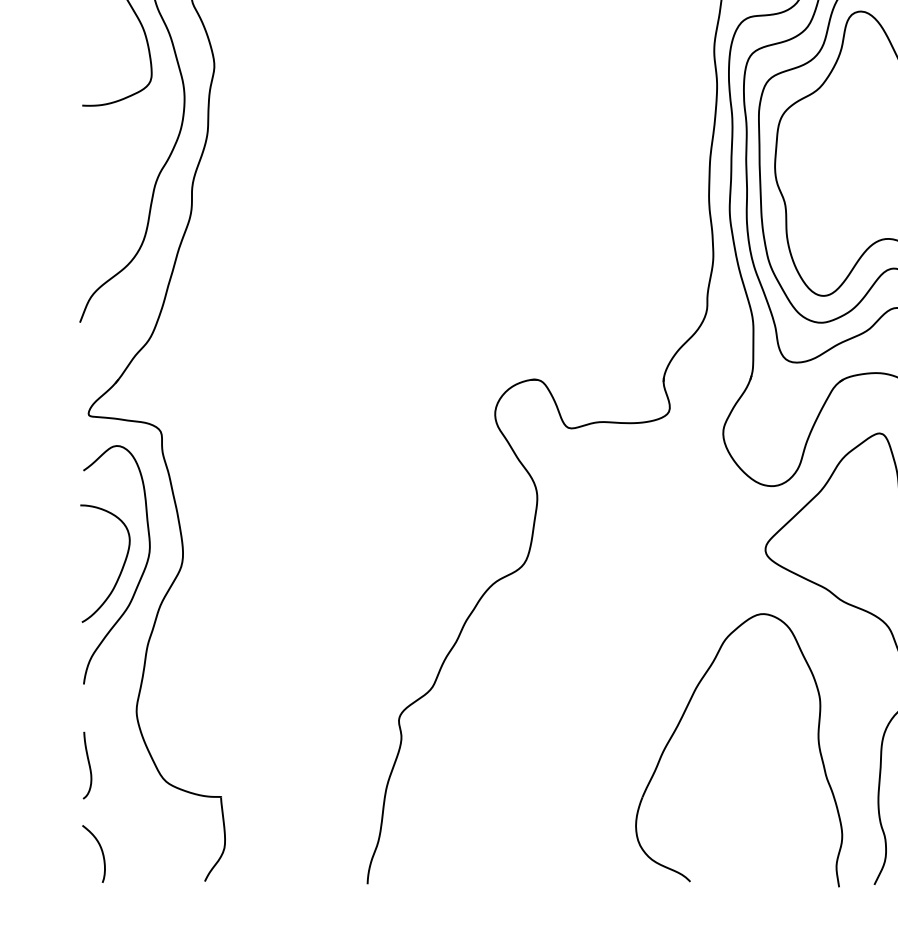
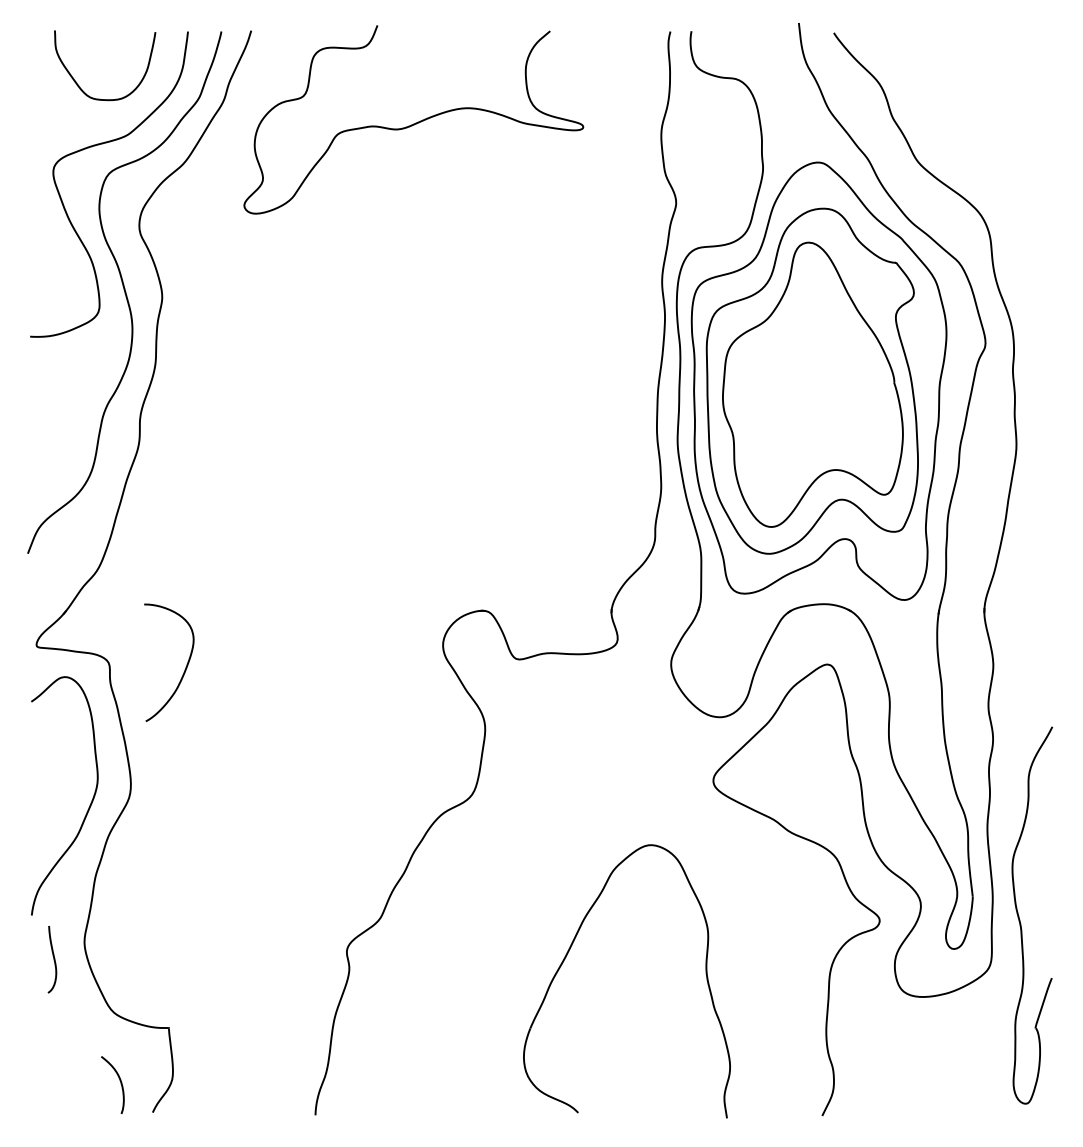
curve: (120, 570) -> (184, 669), moved
part: (680, 722) -> (568, 953), moved
curve: (88, 765) -> (53, 959), moved
curve: (101, 853) -> (120, 1084), moved

